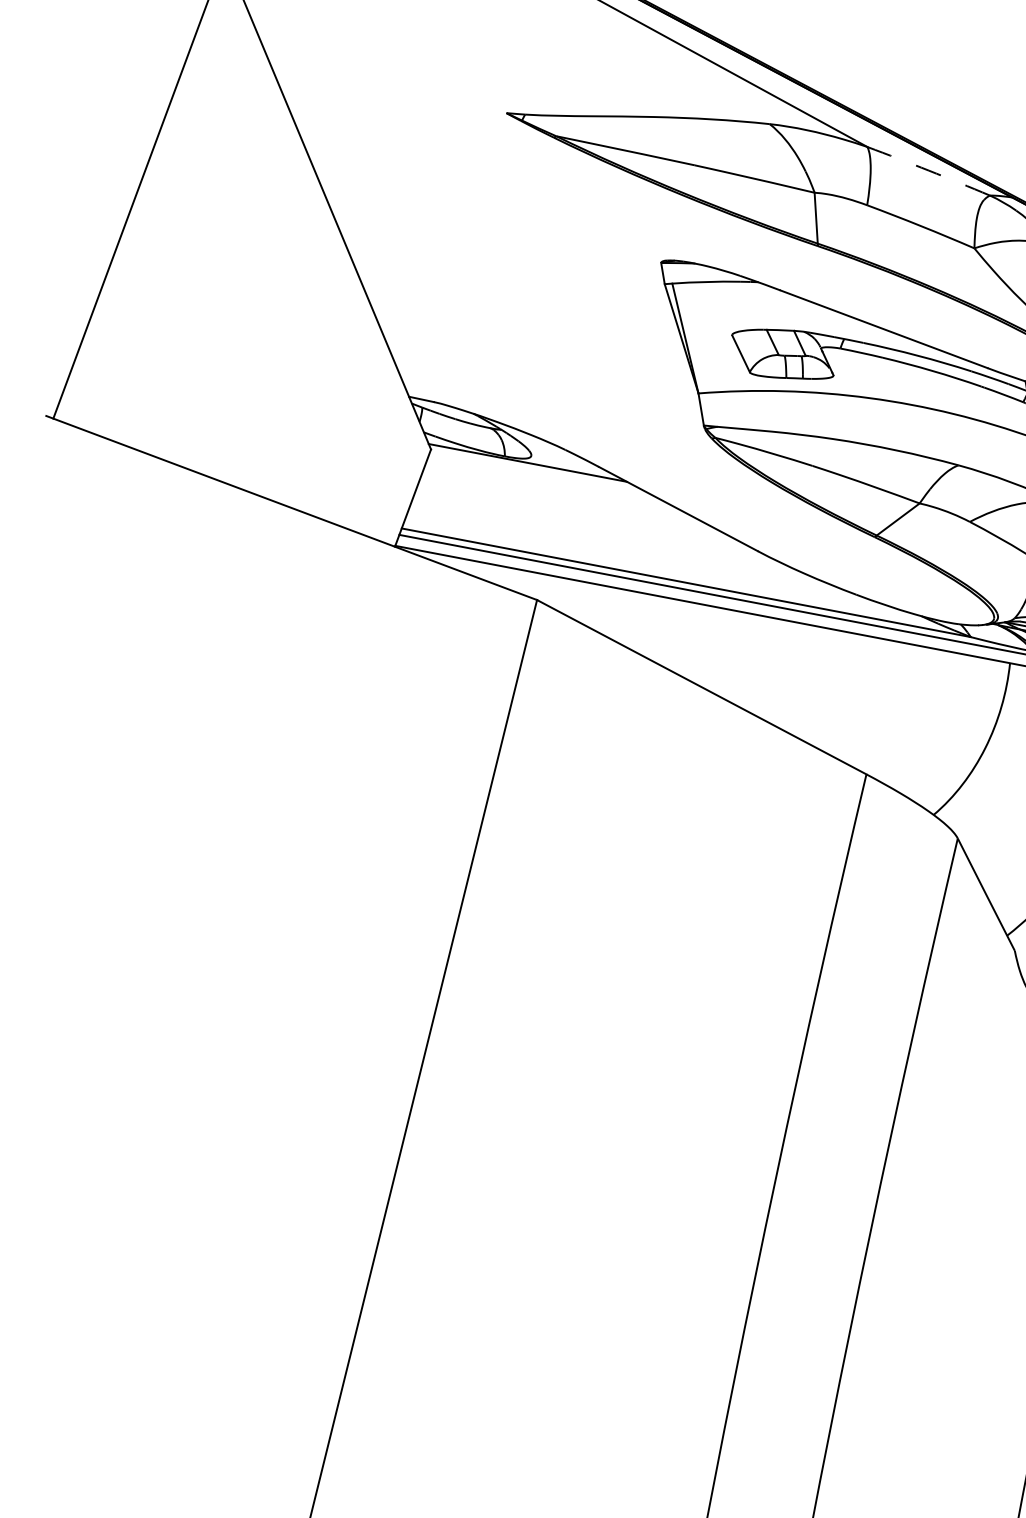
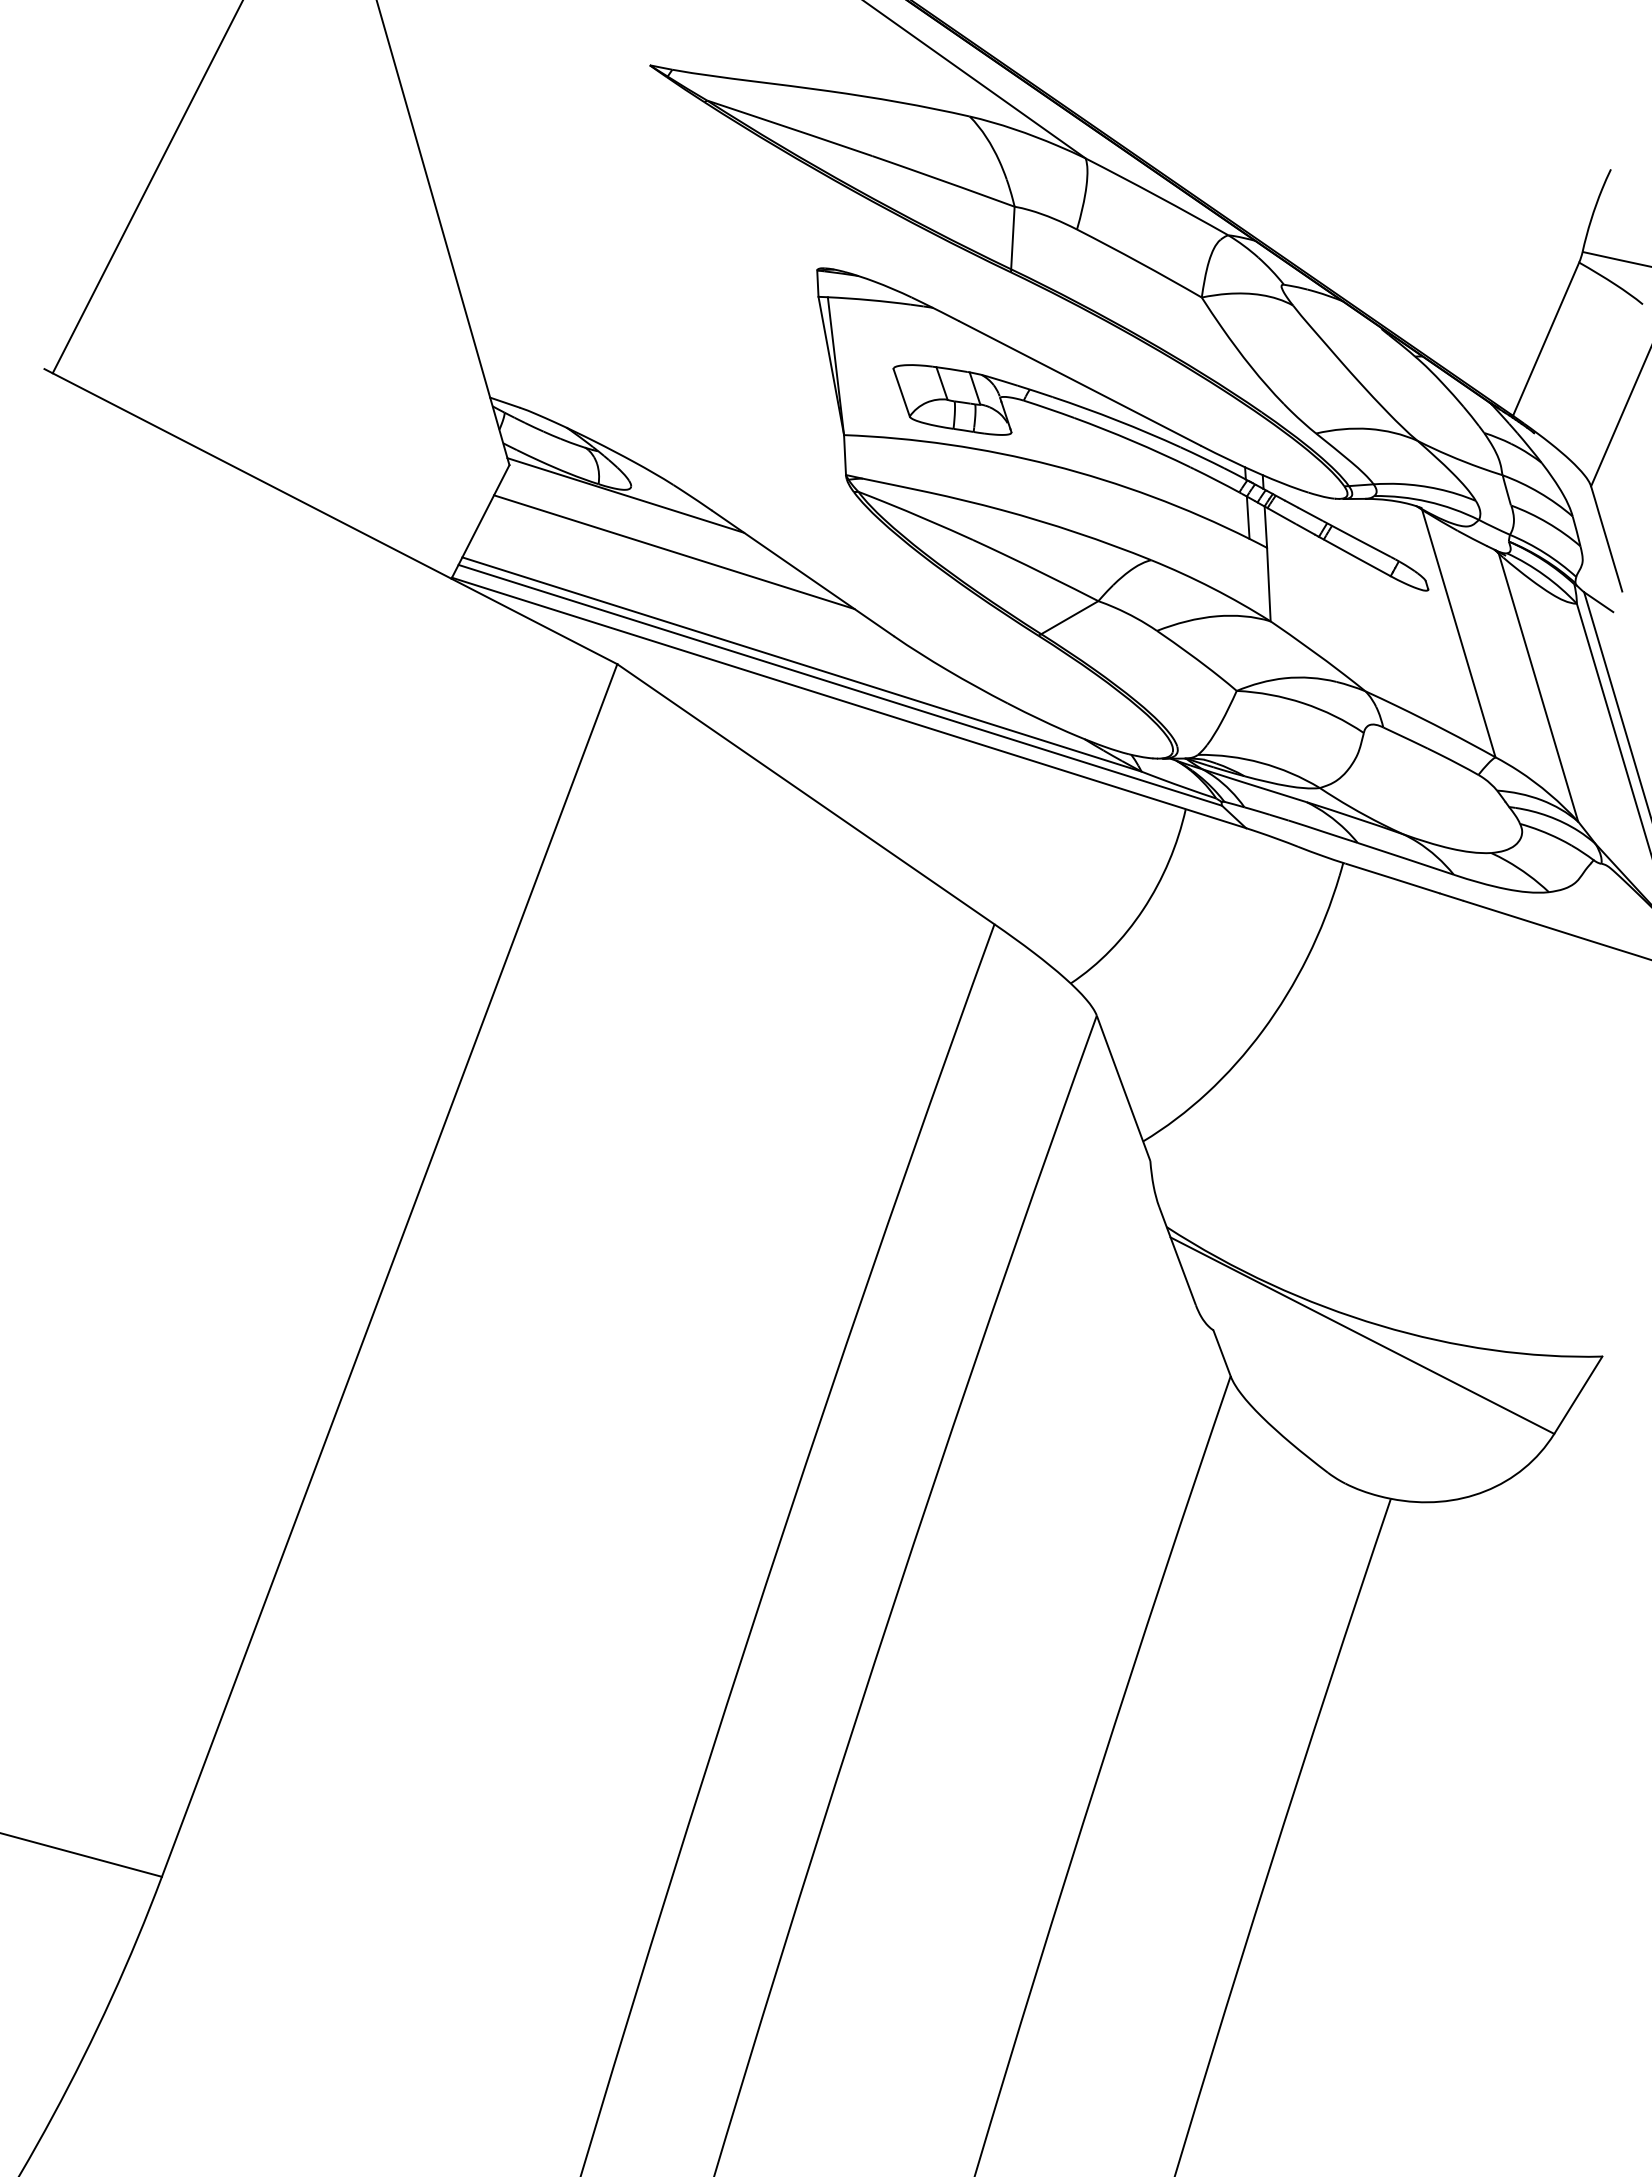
arc: (929, 170) -> (1157, 196), dashed -> solid
line: (572, 504) -> (674, 552), added

